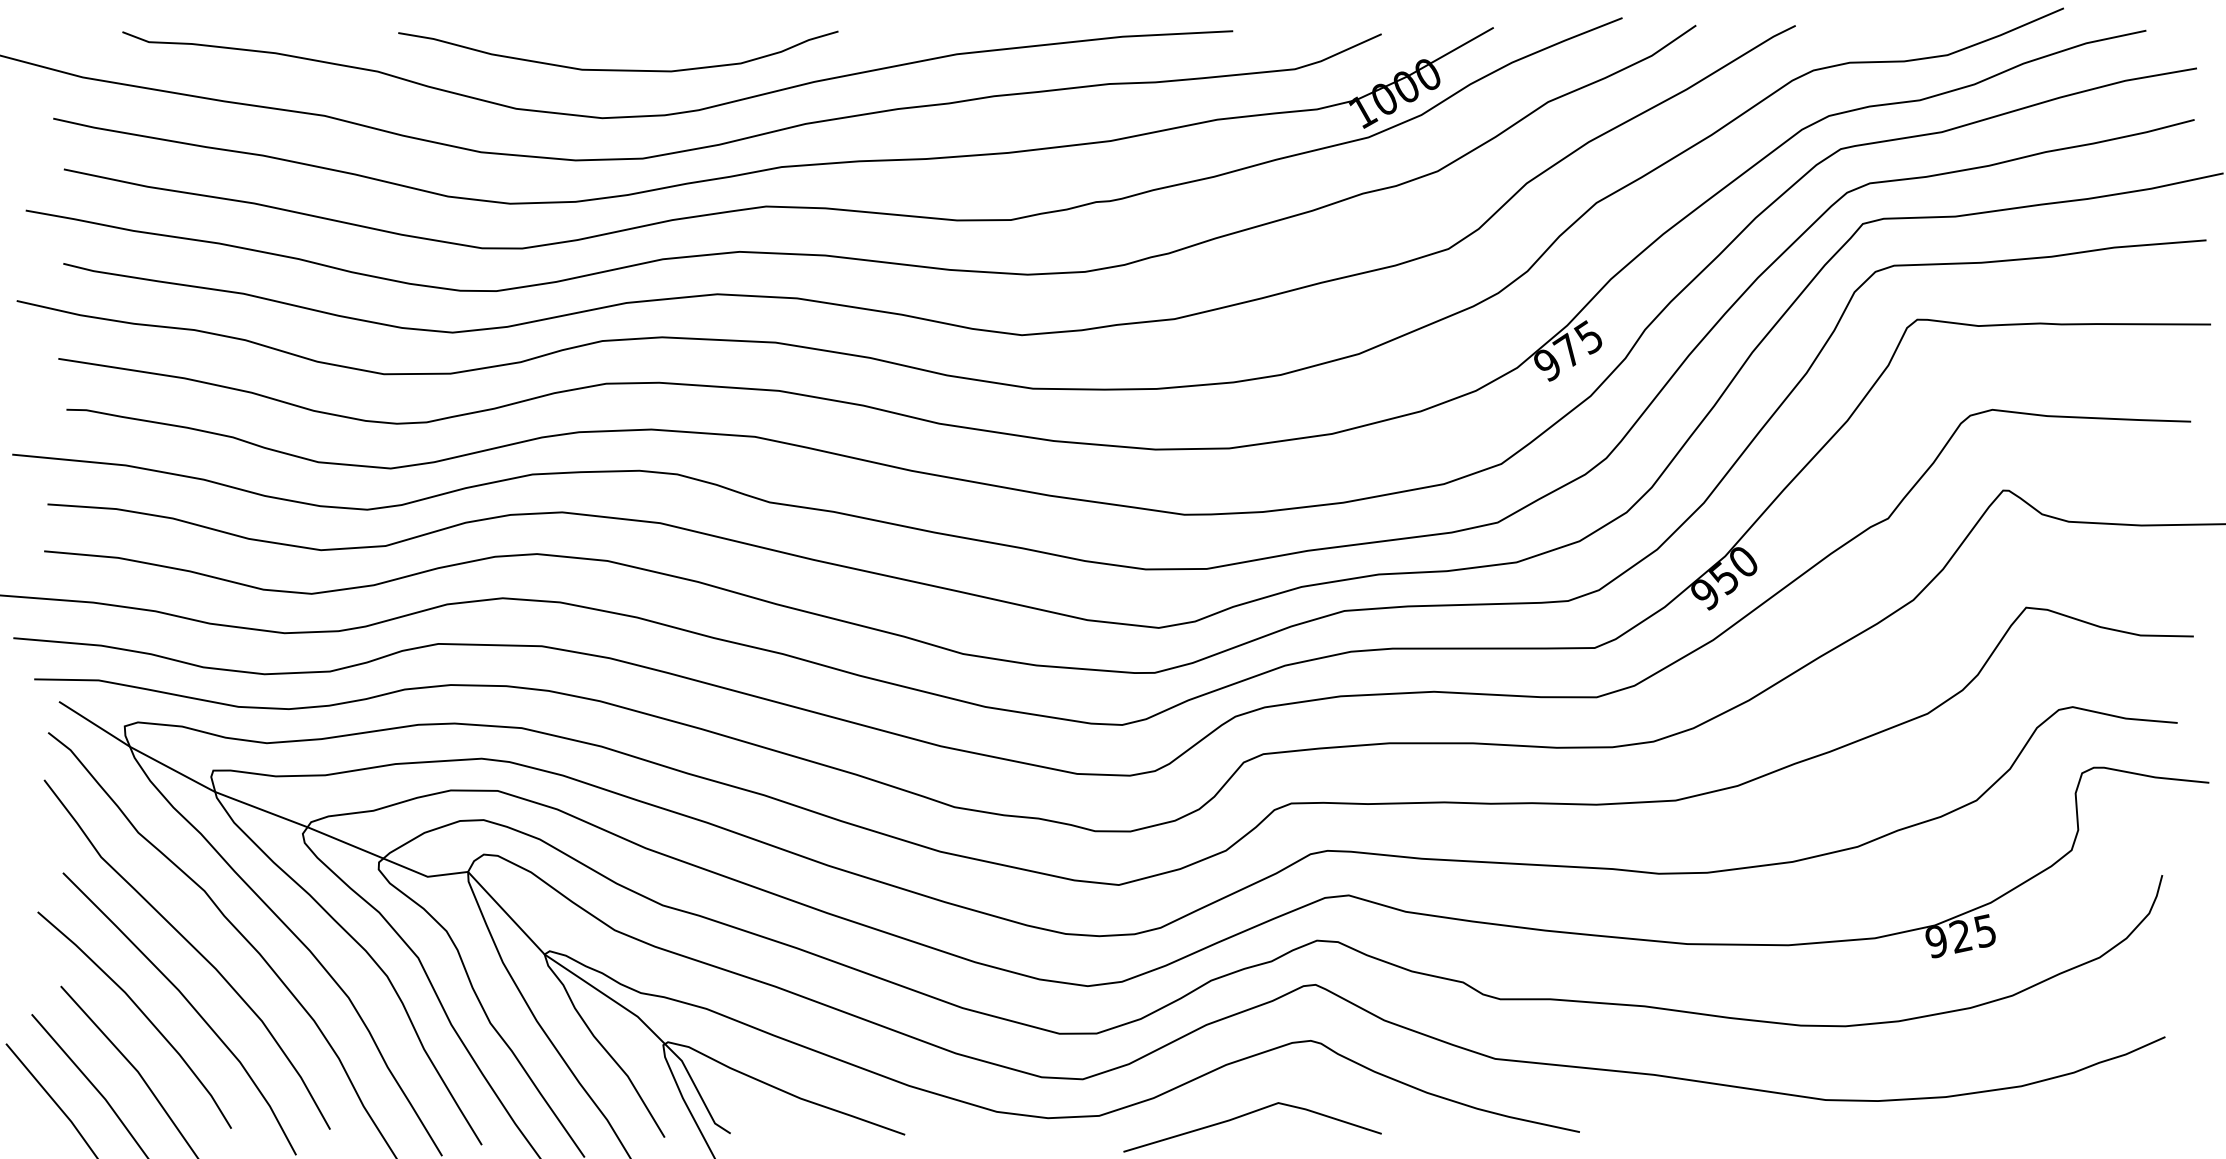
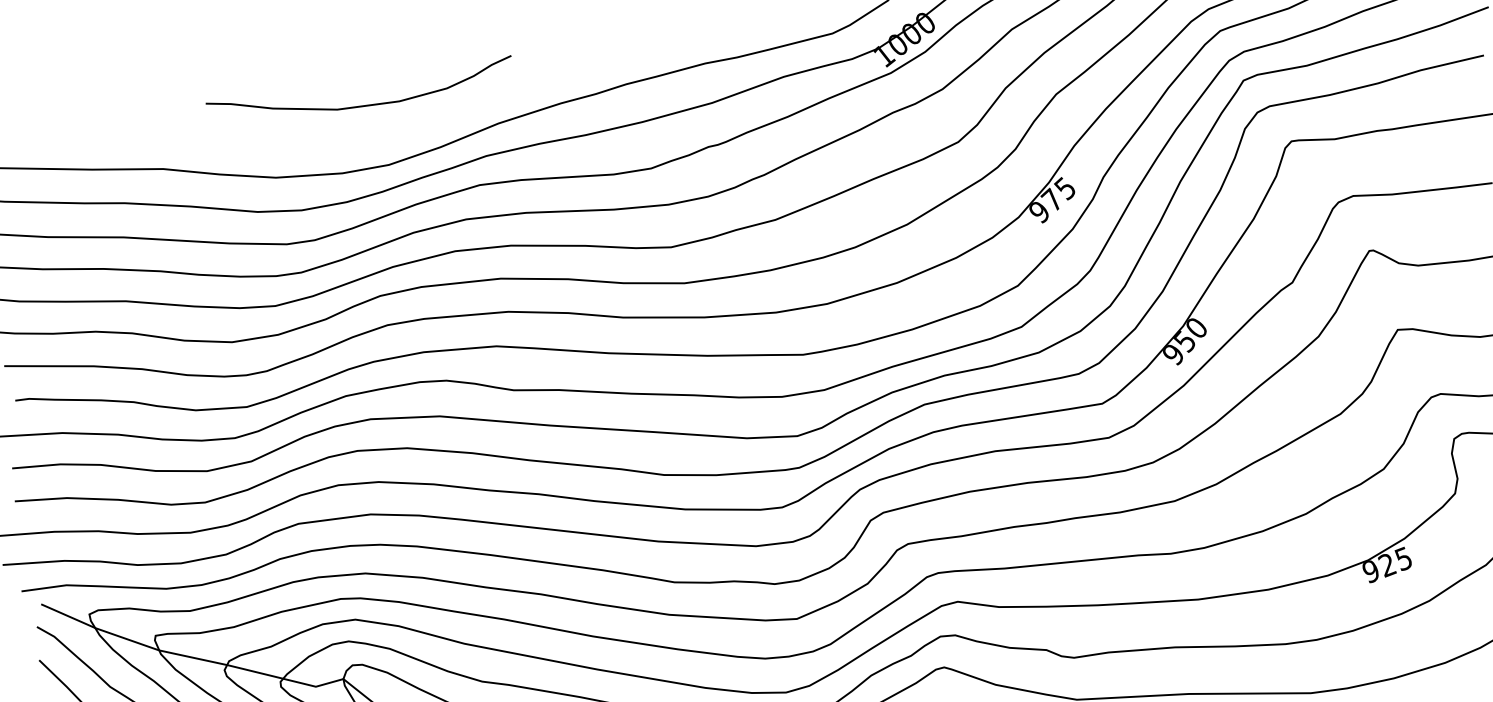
part: (681, 111) -> (410, 128), removed

